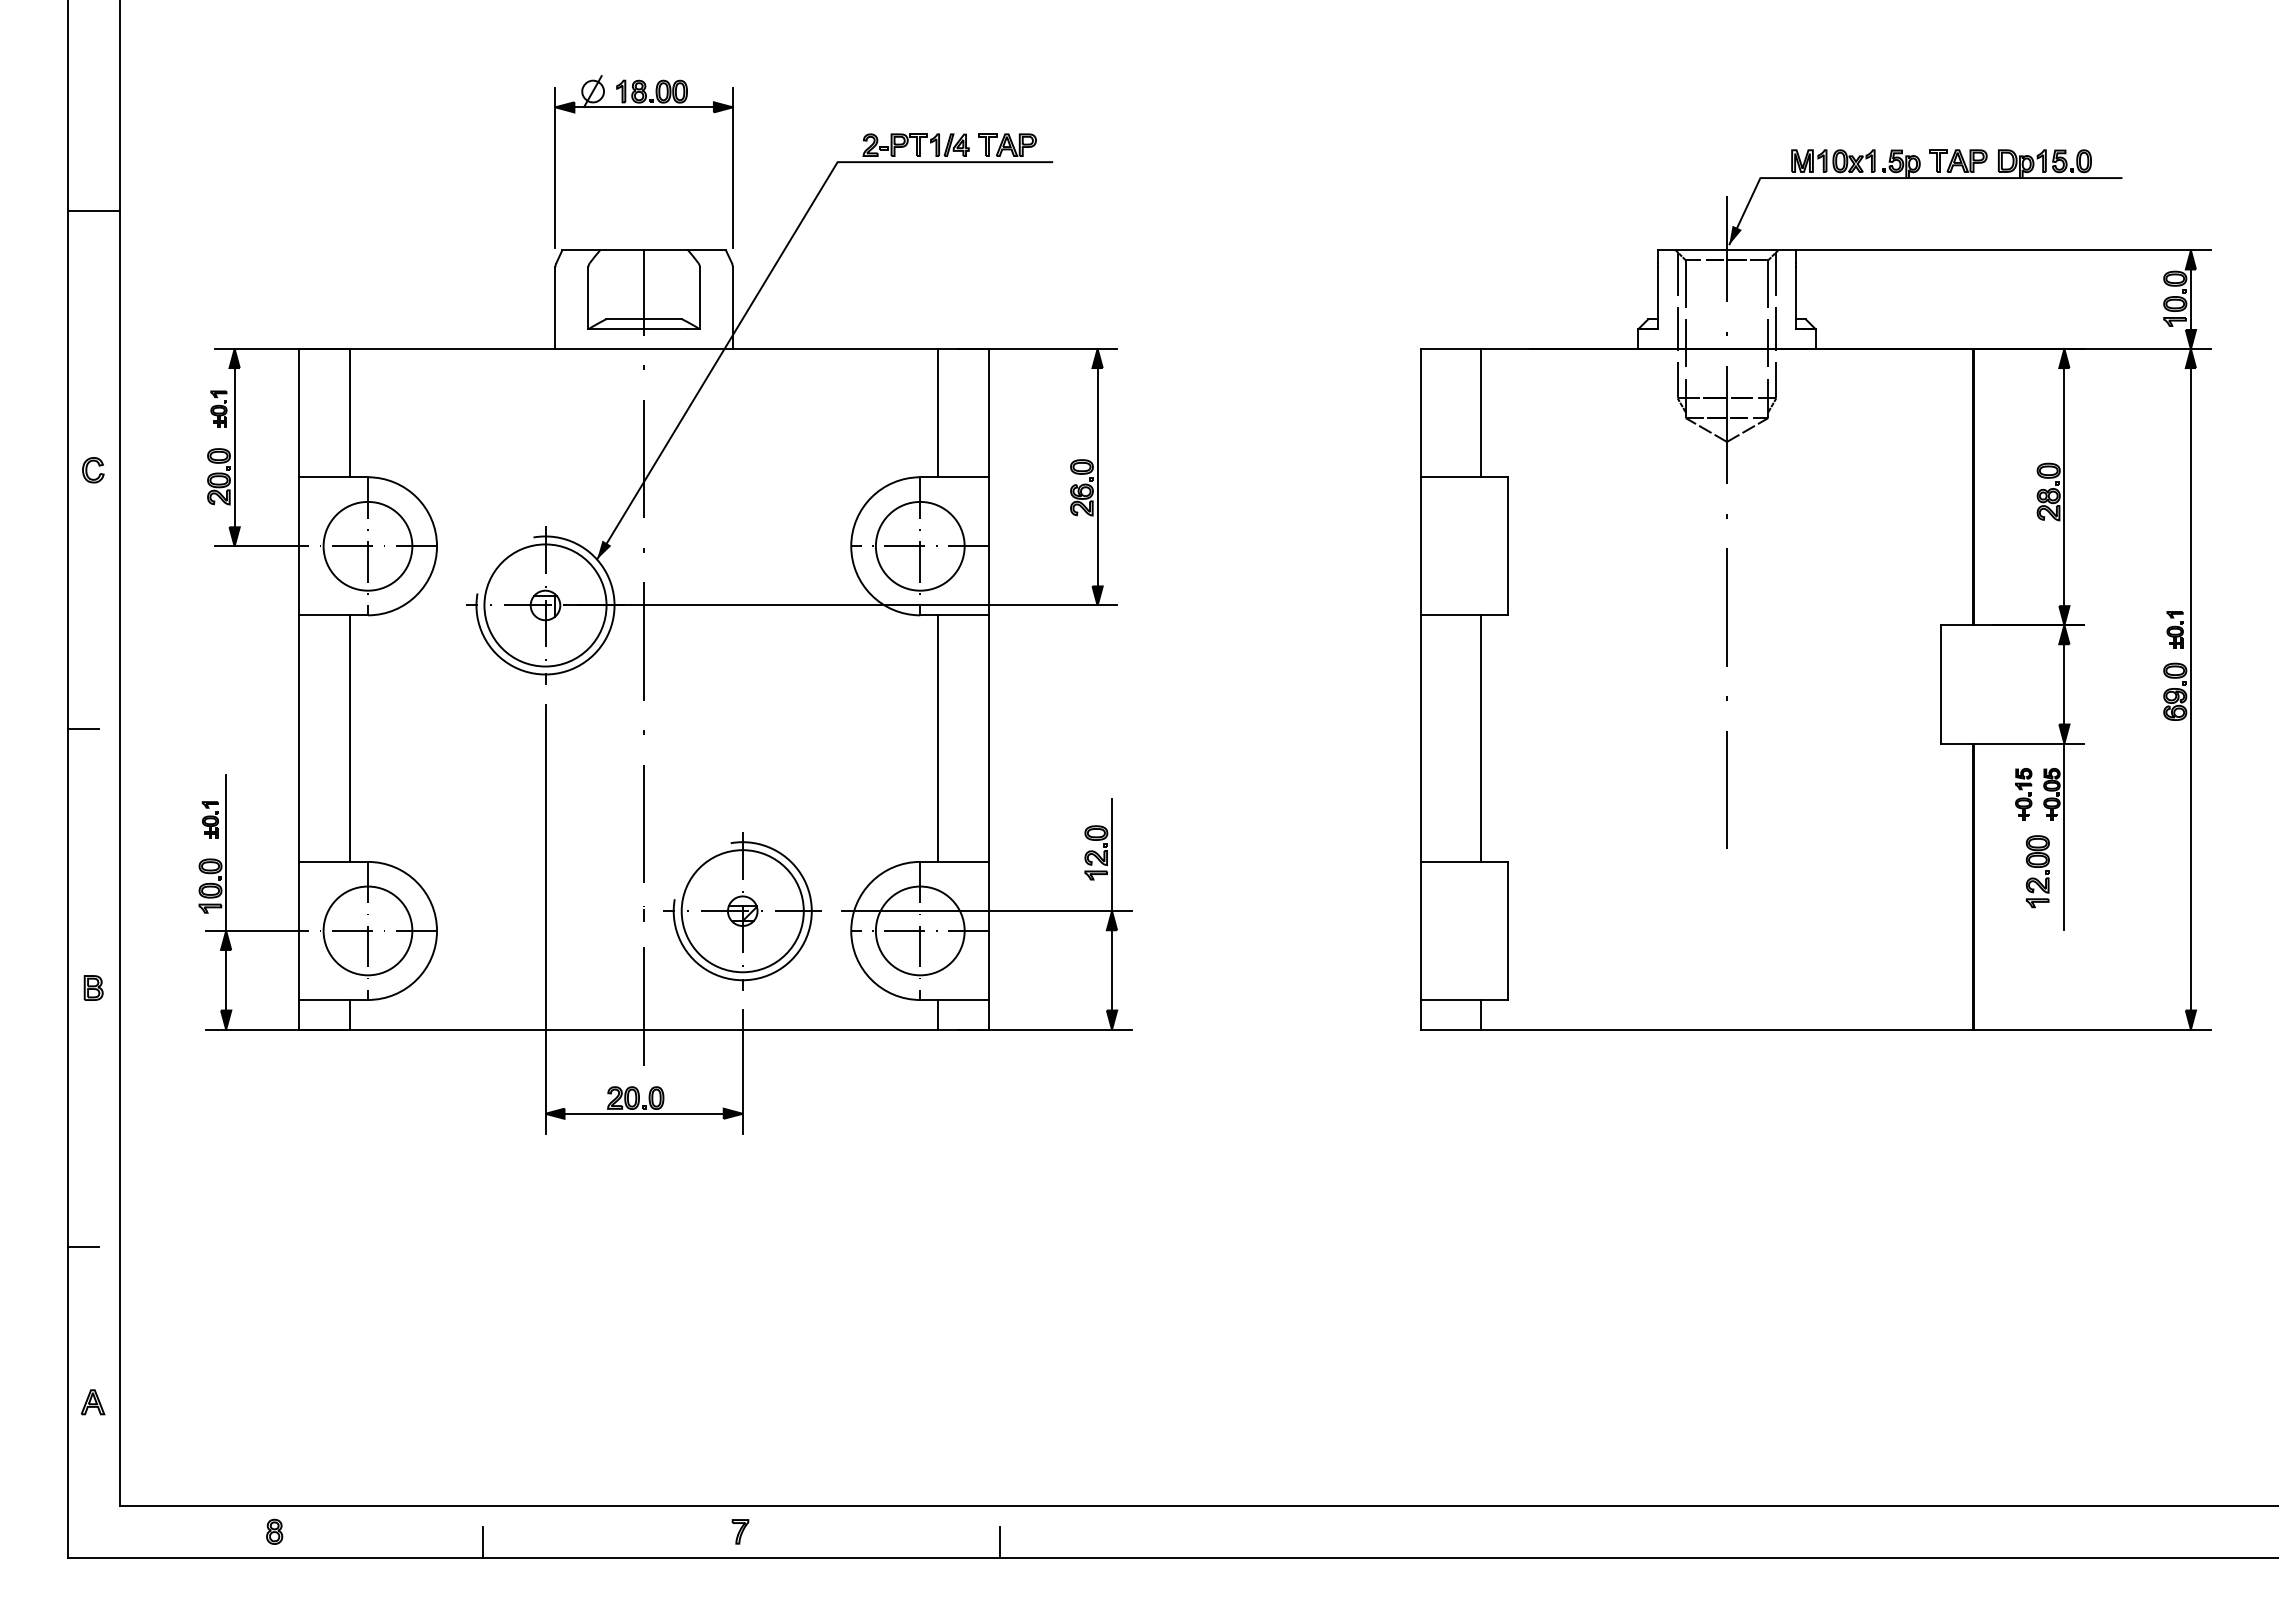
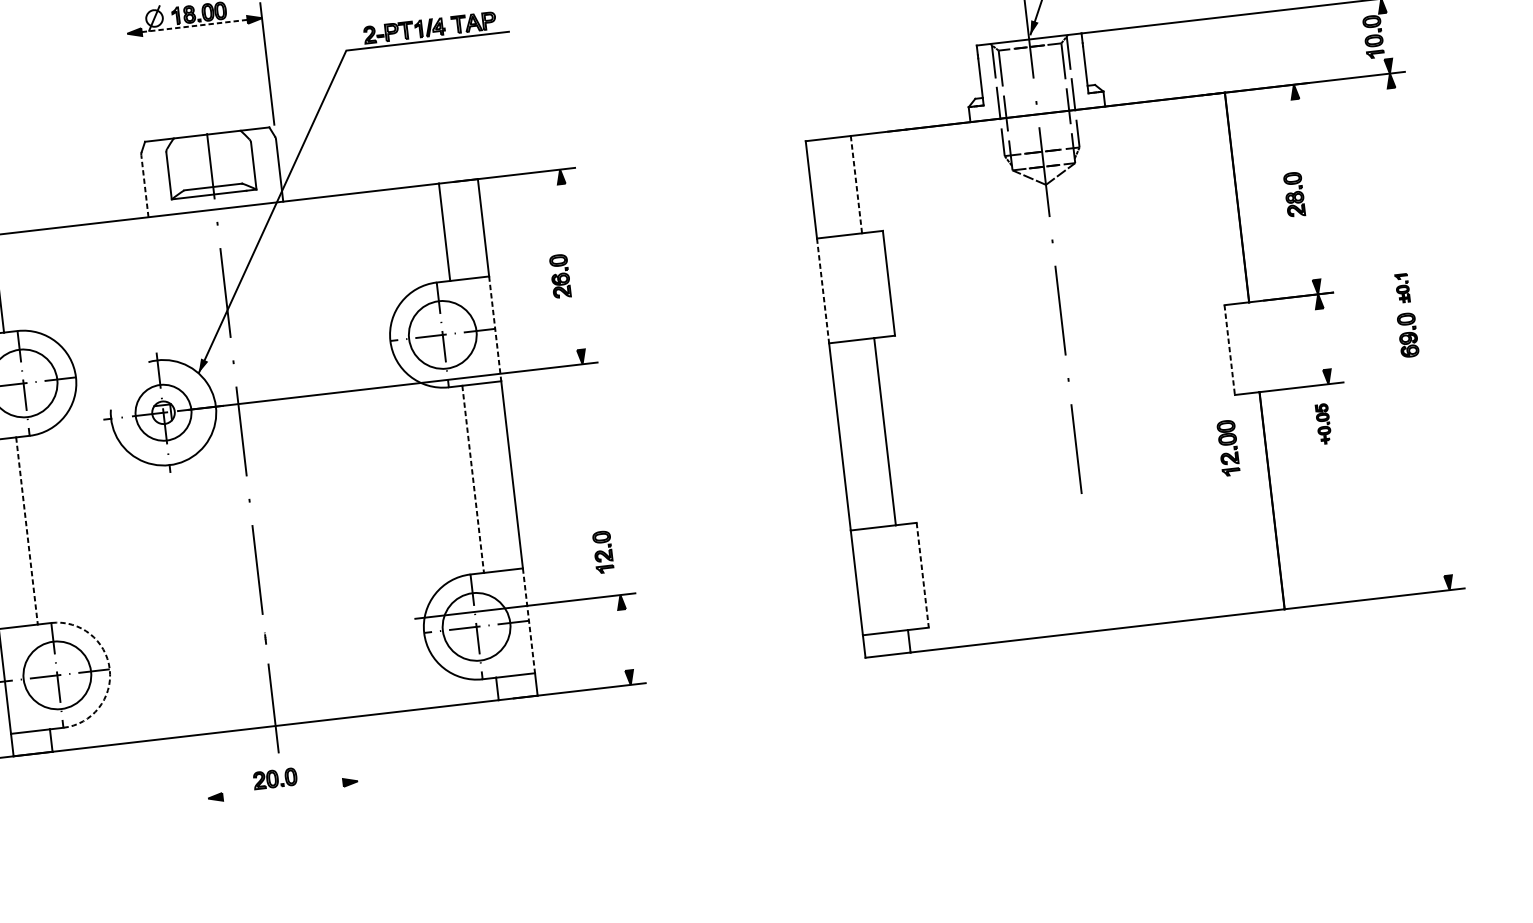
line: (644, 107) -> (194, 26), solid -> dashed
line: (555, 167) -> (132, 79), removed
line: (2190, 299) -> (1385, 36), removed
line: (555, 308) -> (145, 186), solid -> dashed
line: (1480, 413) -> (856, 184), solid -> dashed
line: (1097, 477) -> (571, 267), removed
line: (2064, 487) -> (1306, 189), removed
line: (989, 546) -> (495, 329), solid -> dashed
line: (1421, 546) -> (823, 291), solid -> dashed
circle: (545, 605) -> (163, 412), size x0.6
line: (1941, 684) -> (1230, 350), solid -> dashed
line: (2064, 684) -> (1323, 339), removed
line: (2190, 689) -> (1419, 332), removed
line: (350, 739) -> (27, 531), solid -> dashed
line: (938, 739) -> (473, 479), solid -> dashed
part: (2023, 794) -> (1301, 426), removed
line: (2064, 836) -> (1336, 454), removed
line: (1112, 854) -> (615, 551), removed
part: (2037, 871) -> (1228, 448), moved
part: (742, 911) -> (339, 627), removed
line: (545, 918) -> (191, 650), removed
arc: (437, 930) -> (110, 668), solid -> dashed
line: (989, 931) -> (529, 621), solid -> dashed
line: (1508, 931) -> (923, 575), solid -> dashed
line: (1112, 970) -> (625, 640), removed
line: (742, 1071) -> (353, 749), removed
line: (643, 1113) -> (282, 789), removed

